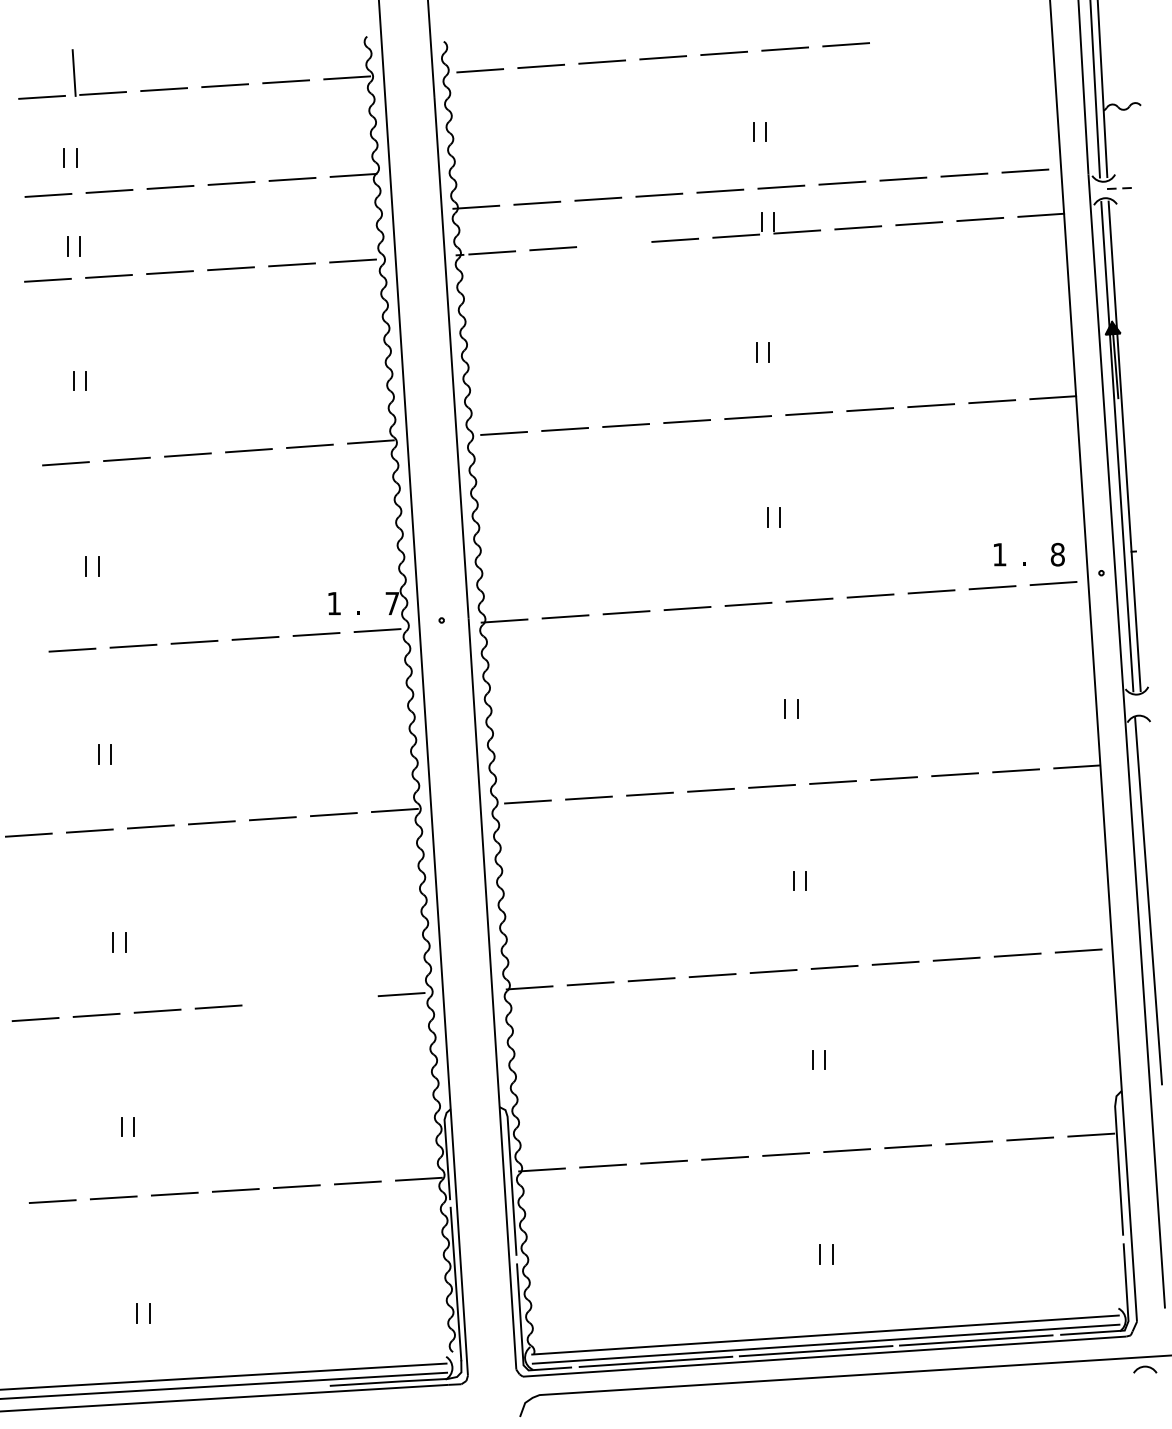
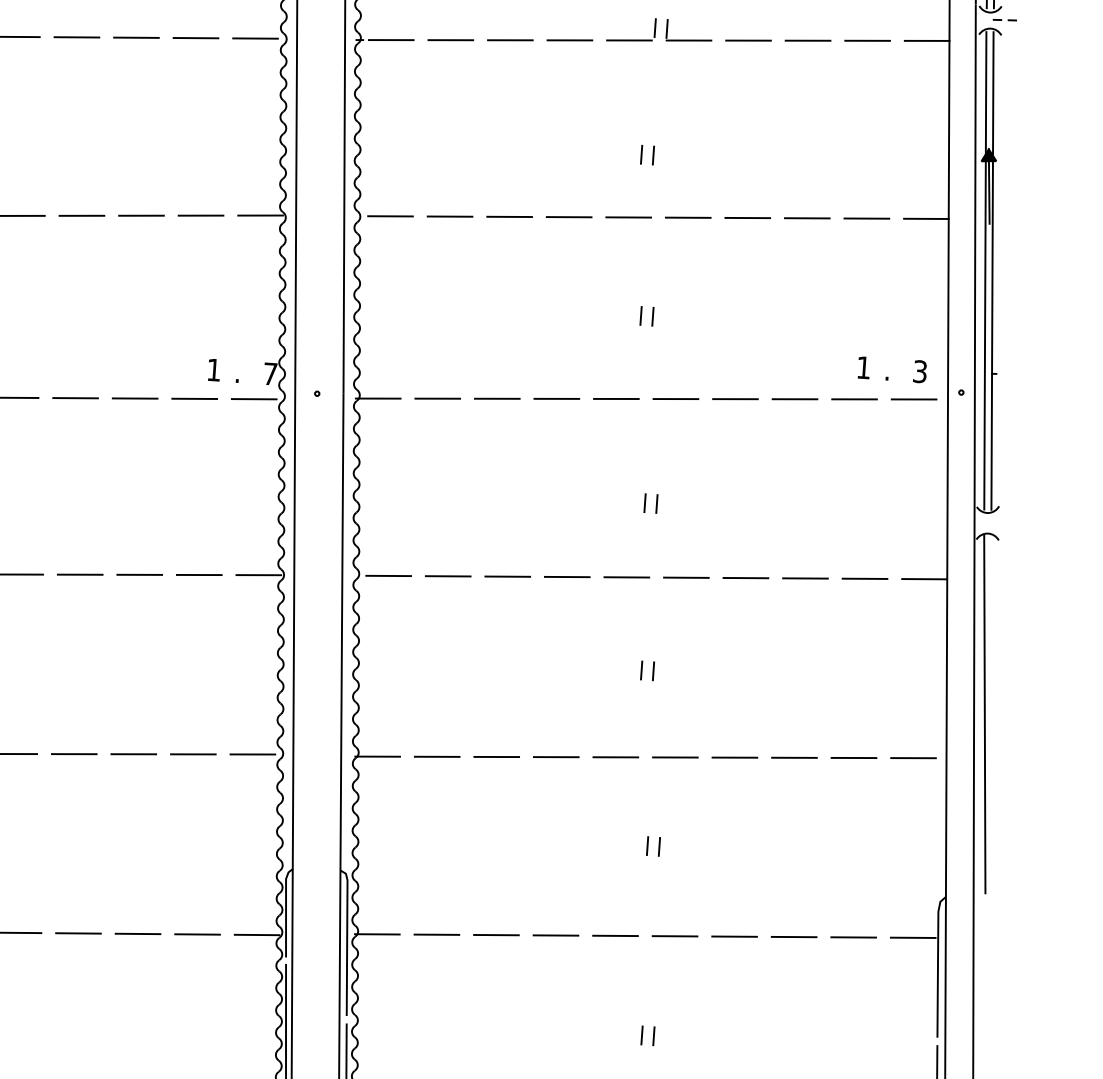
line: (614, 244) -> (510, 40), added
text: (1057, 554) -> (919, 371), 8 -> 3
line: (340, 998) -> (193, 754), added
line: (279, 1002) -> (133, 753), added

